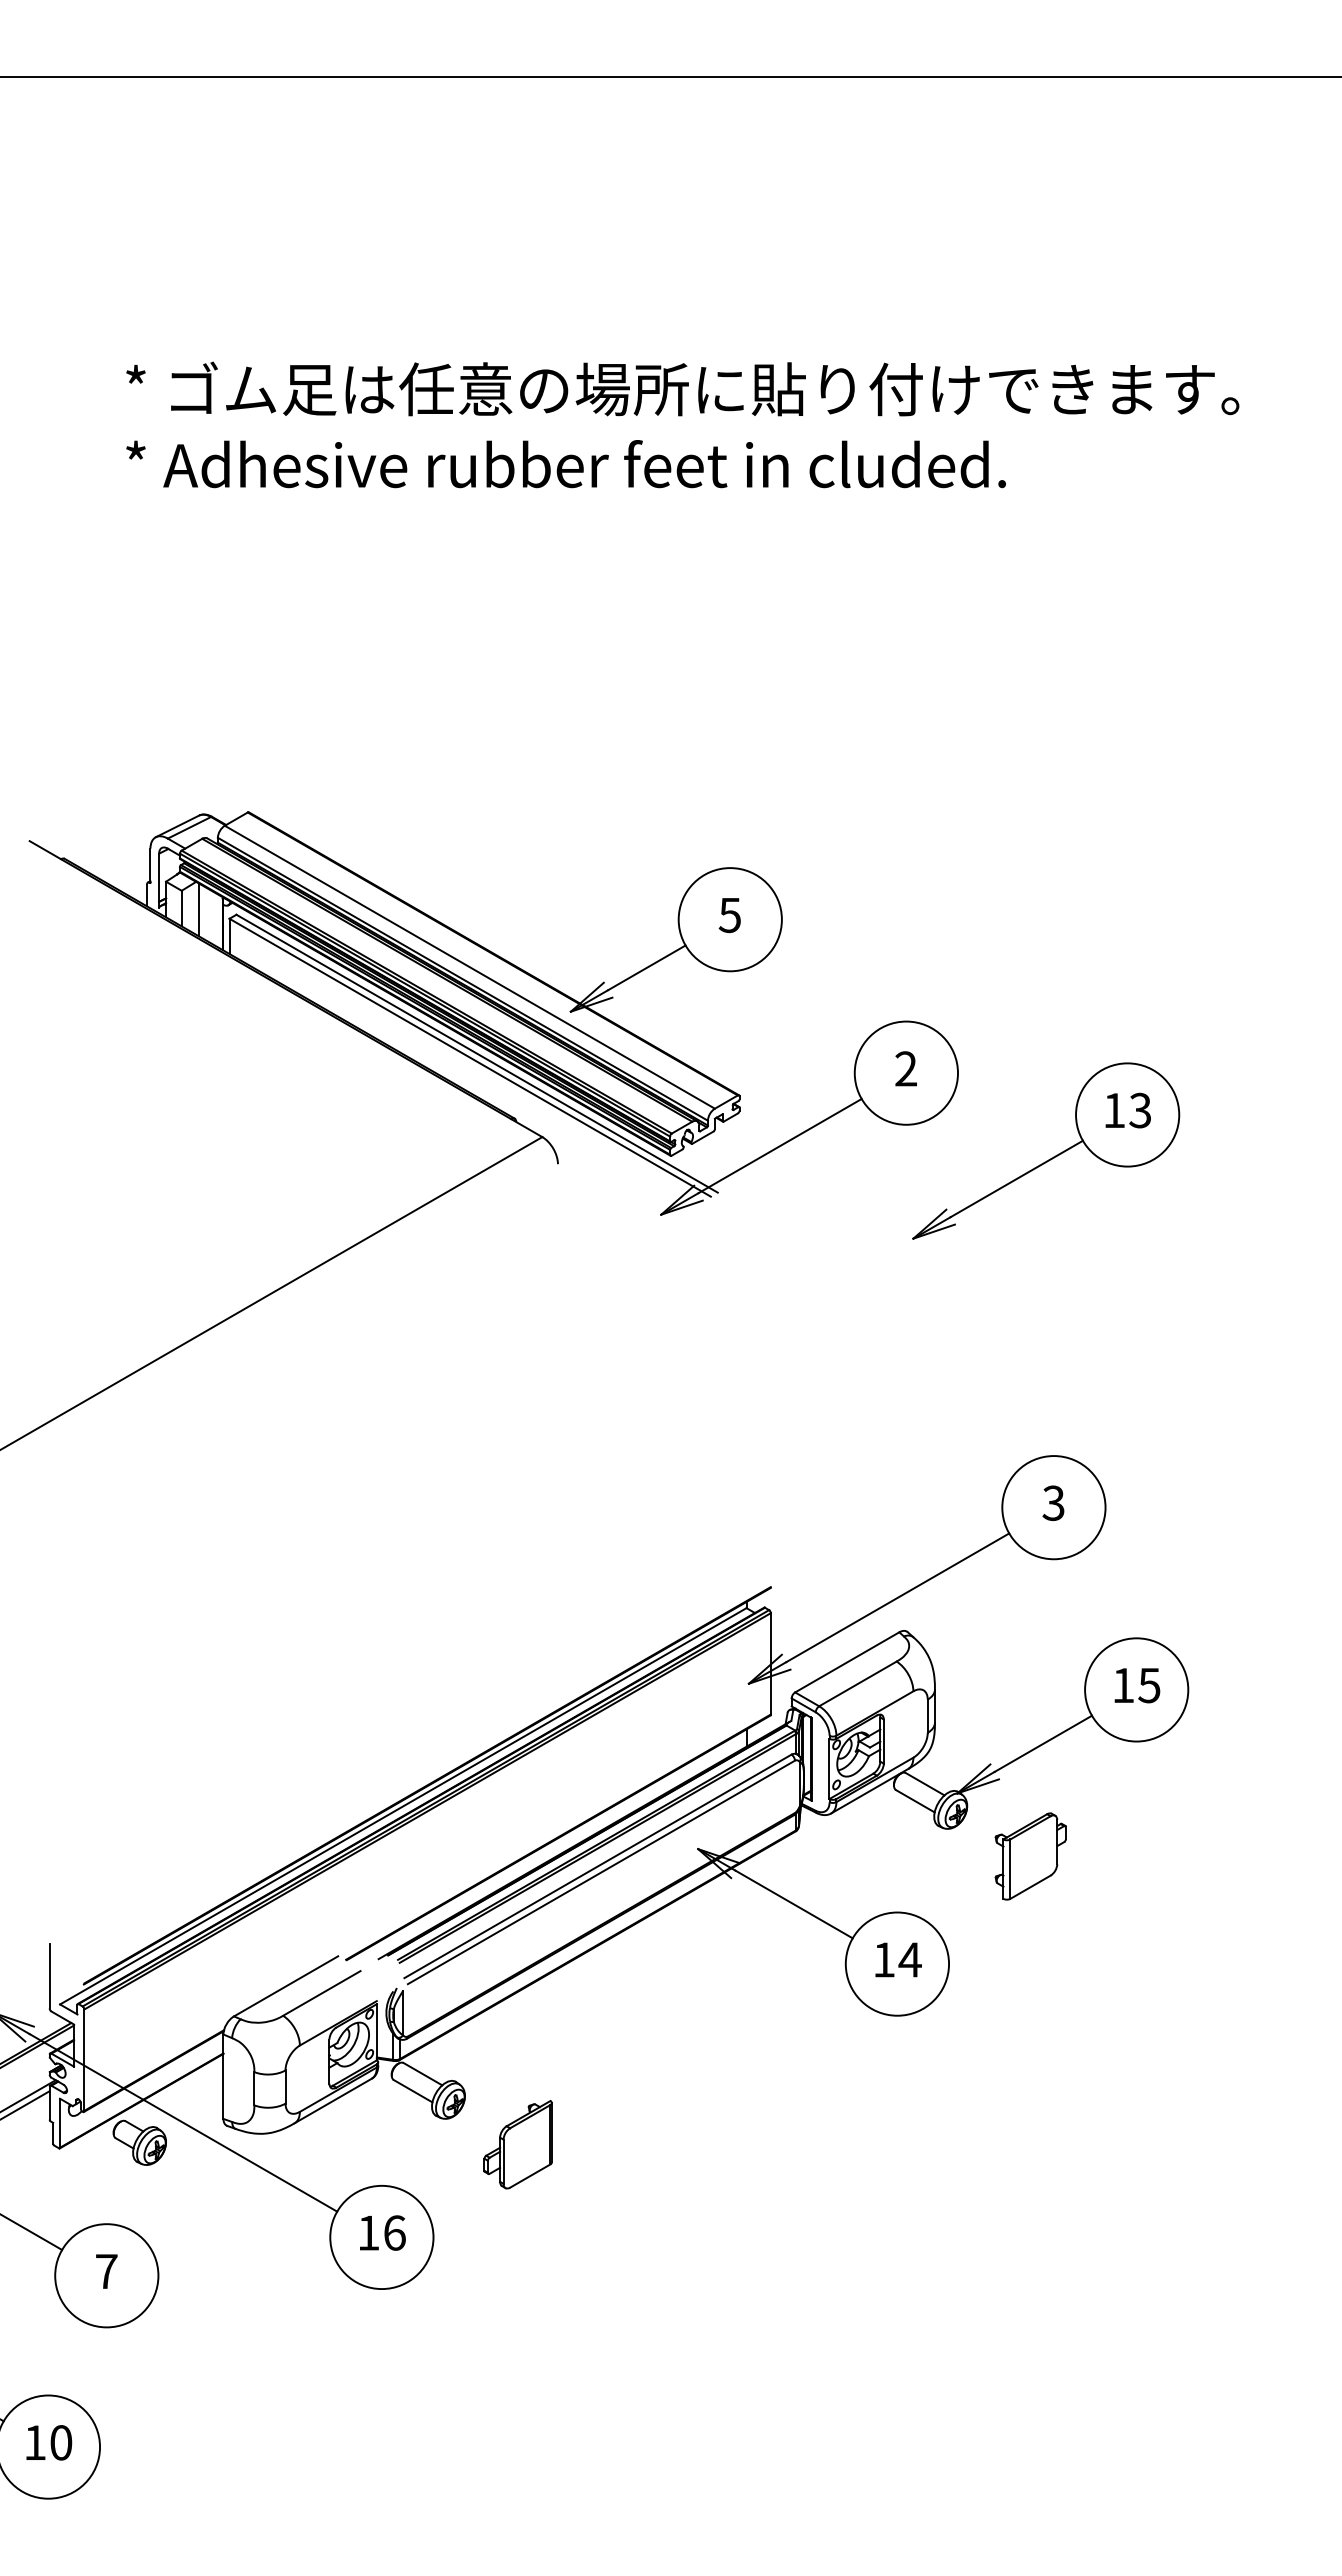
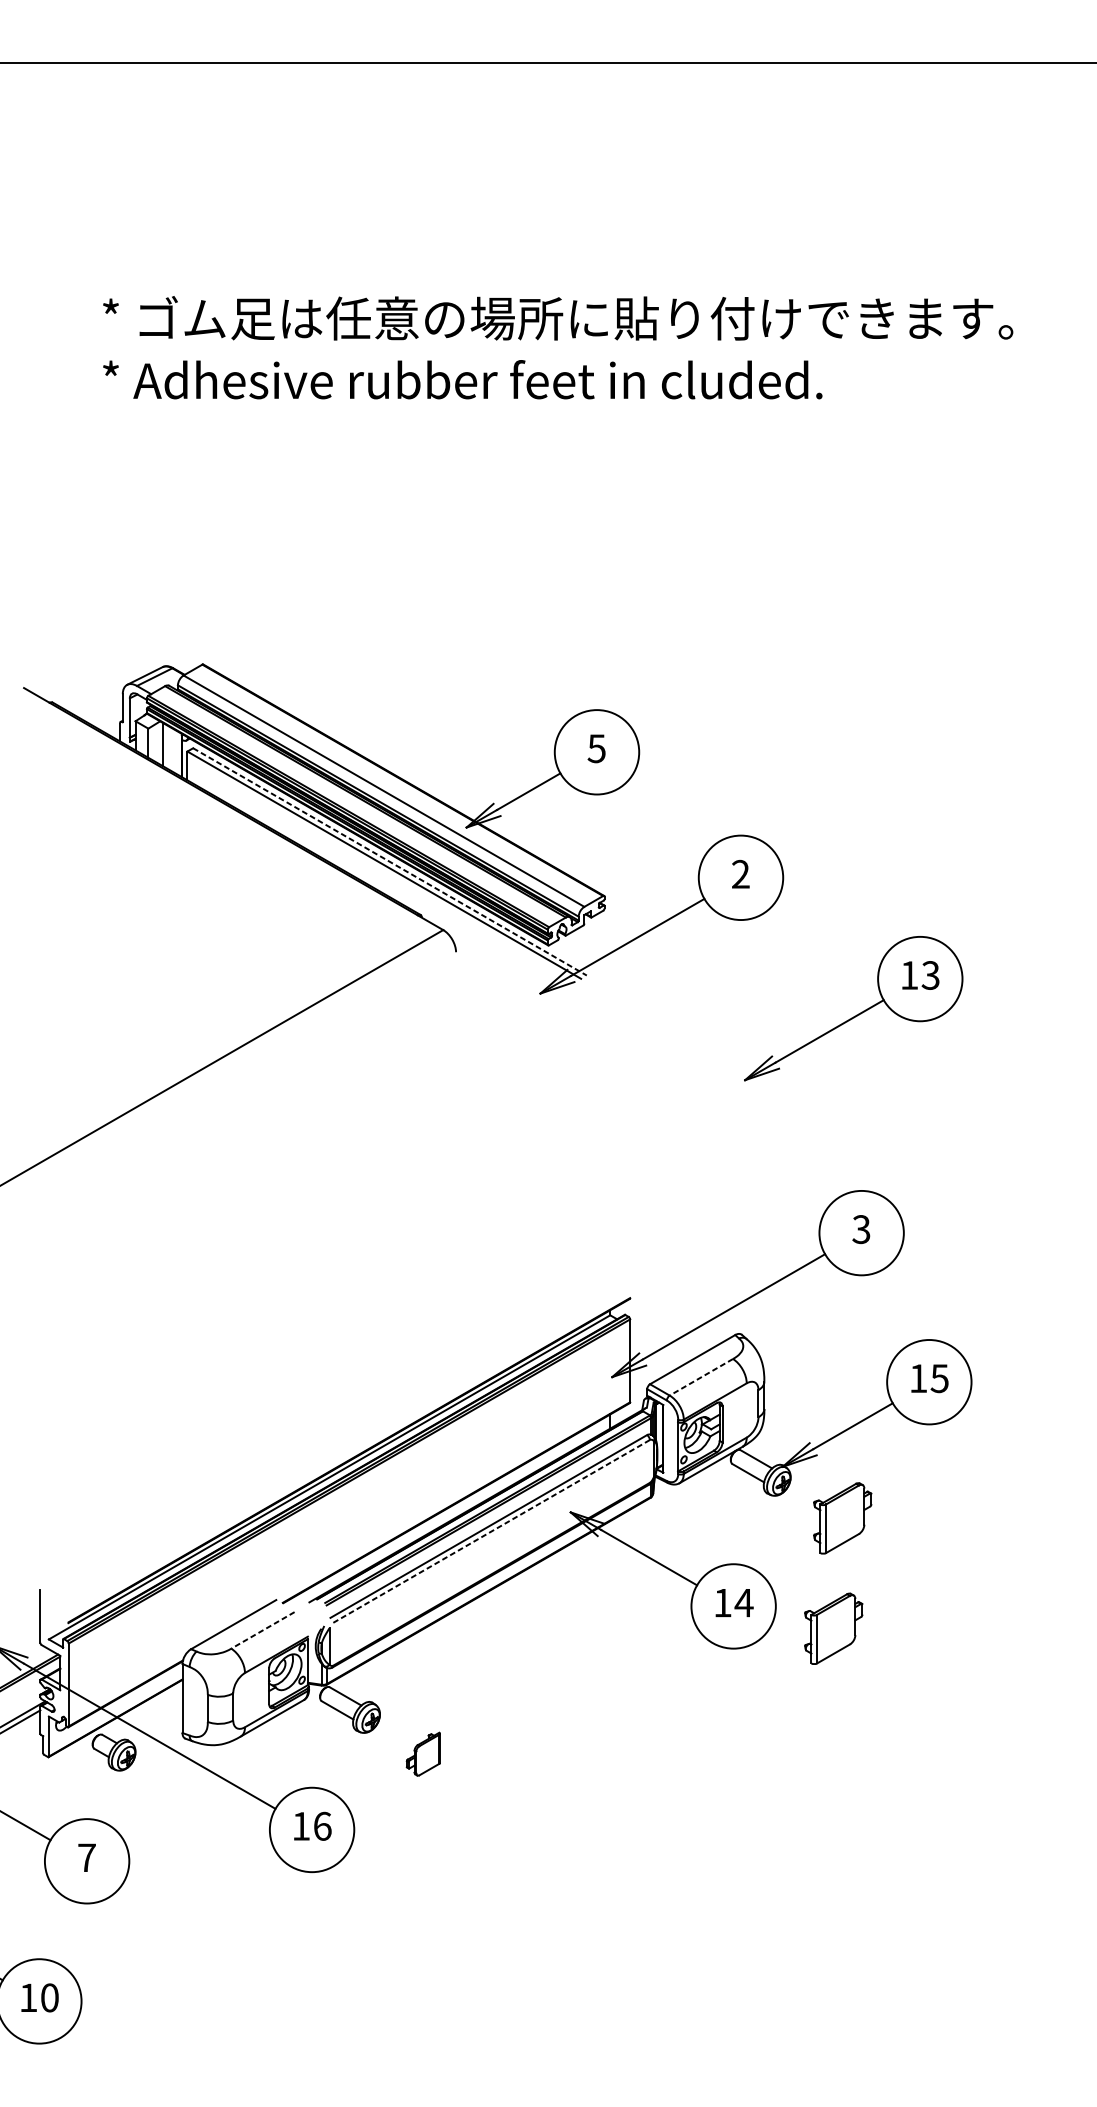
line: (477, 1053) -> (390, 861), solid -> dashed
part: (1051, 1157) -> (858, 1013), moved
line: (857, 1683) -> (701, 1376), solid -> dashed
line: (601, 1872) -> (491, 1531), solid -> dashed
part: (1019, 1991) -> (833, 1628), added
line: (321, 1993) -> (262, 1630), solid -> dashed
part: (517, 2144) -> (422, 1753), size x0.6

